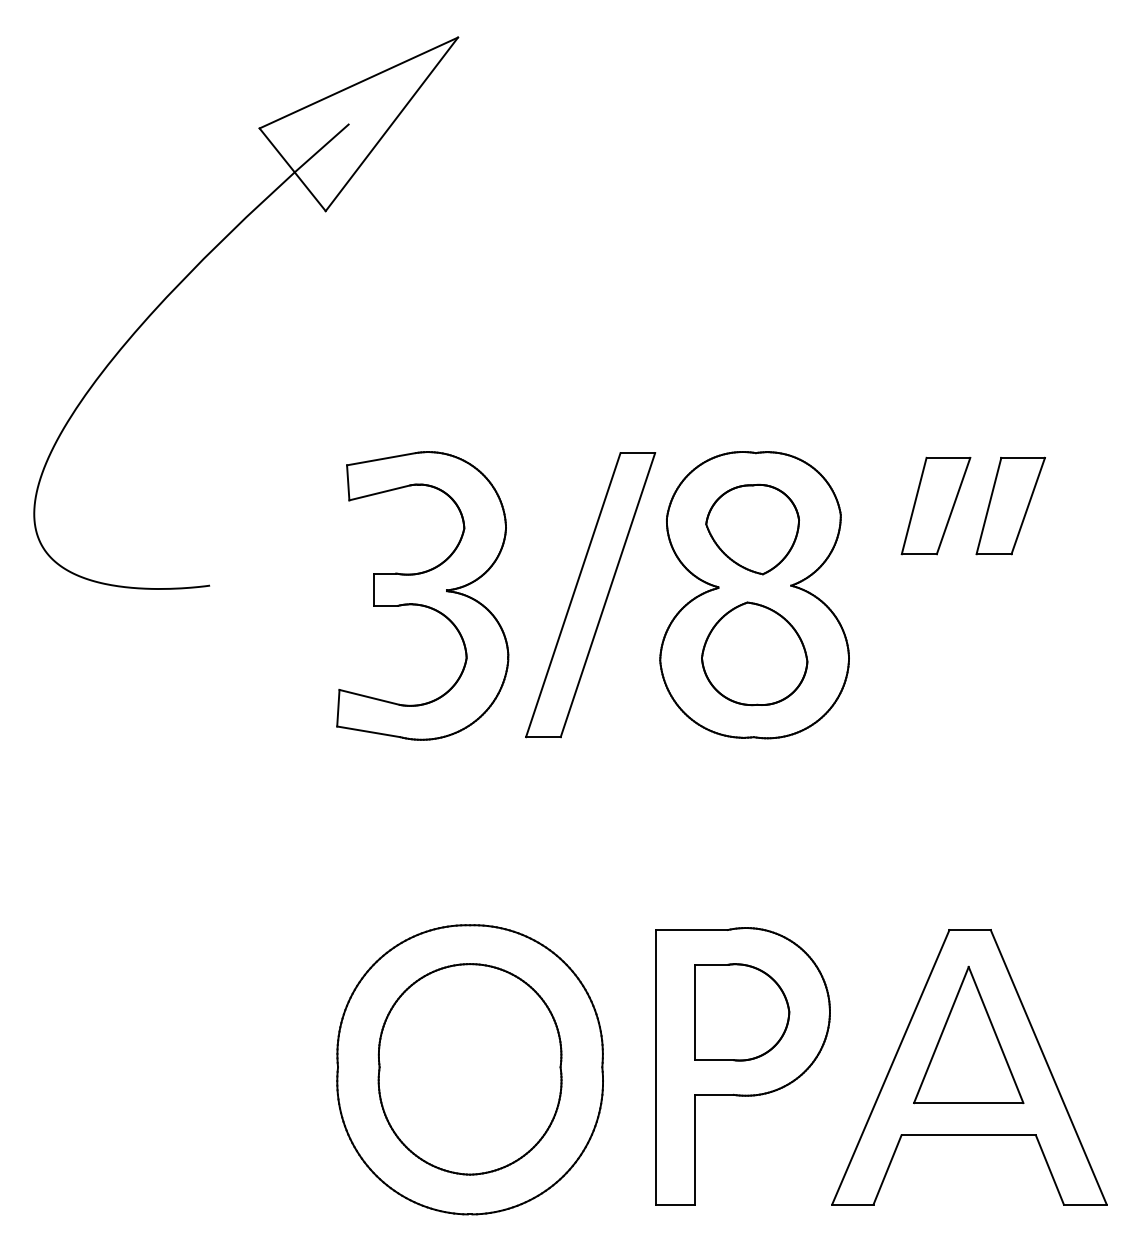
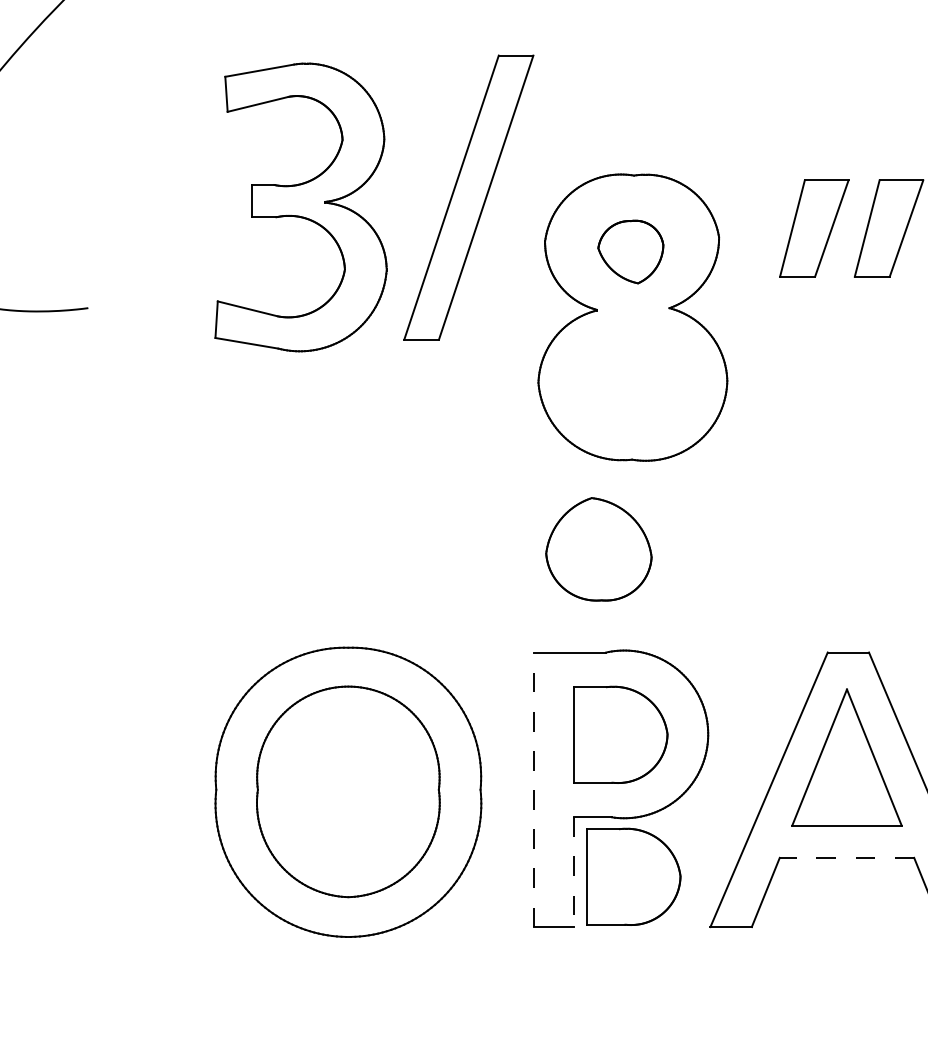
part: (752, 529) -> (630, 252), size x0.7
part: (422, 595) -> (300, 207), moved
part: (590, 595) -> (468, 198), moved
part: (754, 653) -> (598, 549), moved
line: (655, 1066) -> (533, 789), solid -> dashed
line: (968, 1135) -> (846, 858), solid -> dashed
line: (695, 1149) -> (573, 872), solid -> dashed
part: (755, 1154) -> (633, 877), added

